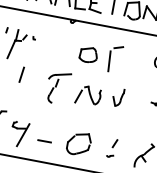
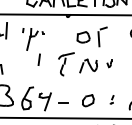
part: (117, 97) -> (109, 63), size x0.6
part: (79, 143) -> (88, 100), size x0.7
part: (111, 147) -> (111, 99), size x0.6

